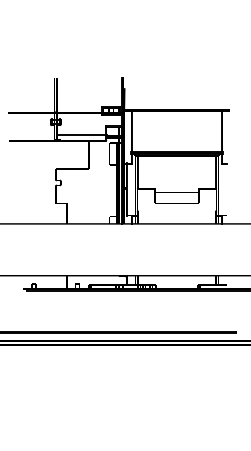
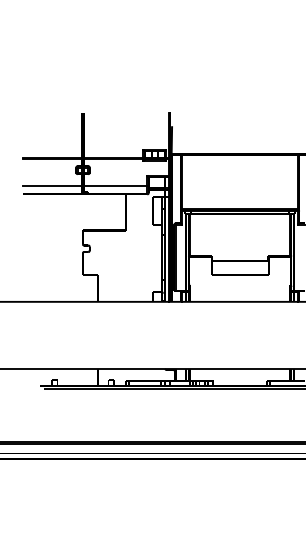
line: (31, 134) -> (51, 185), added

